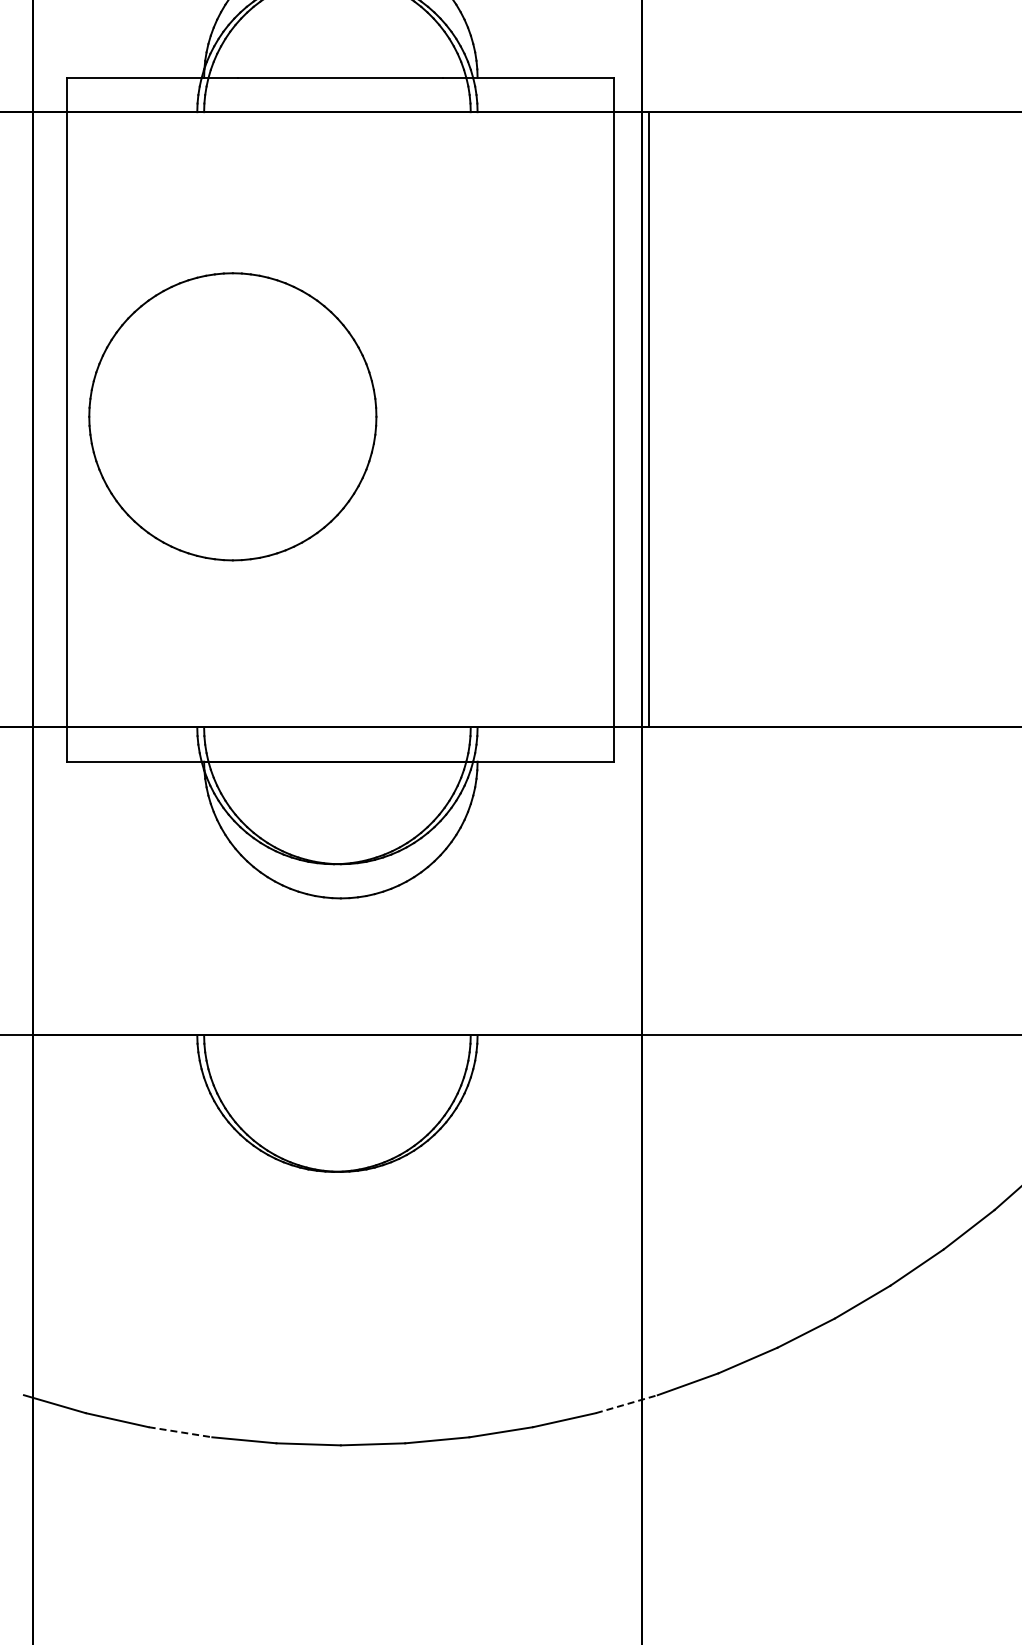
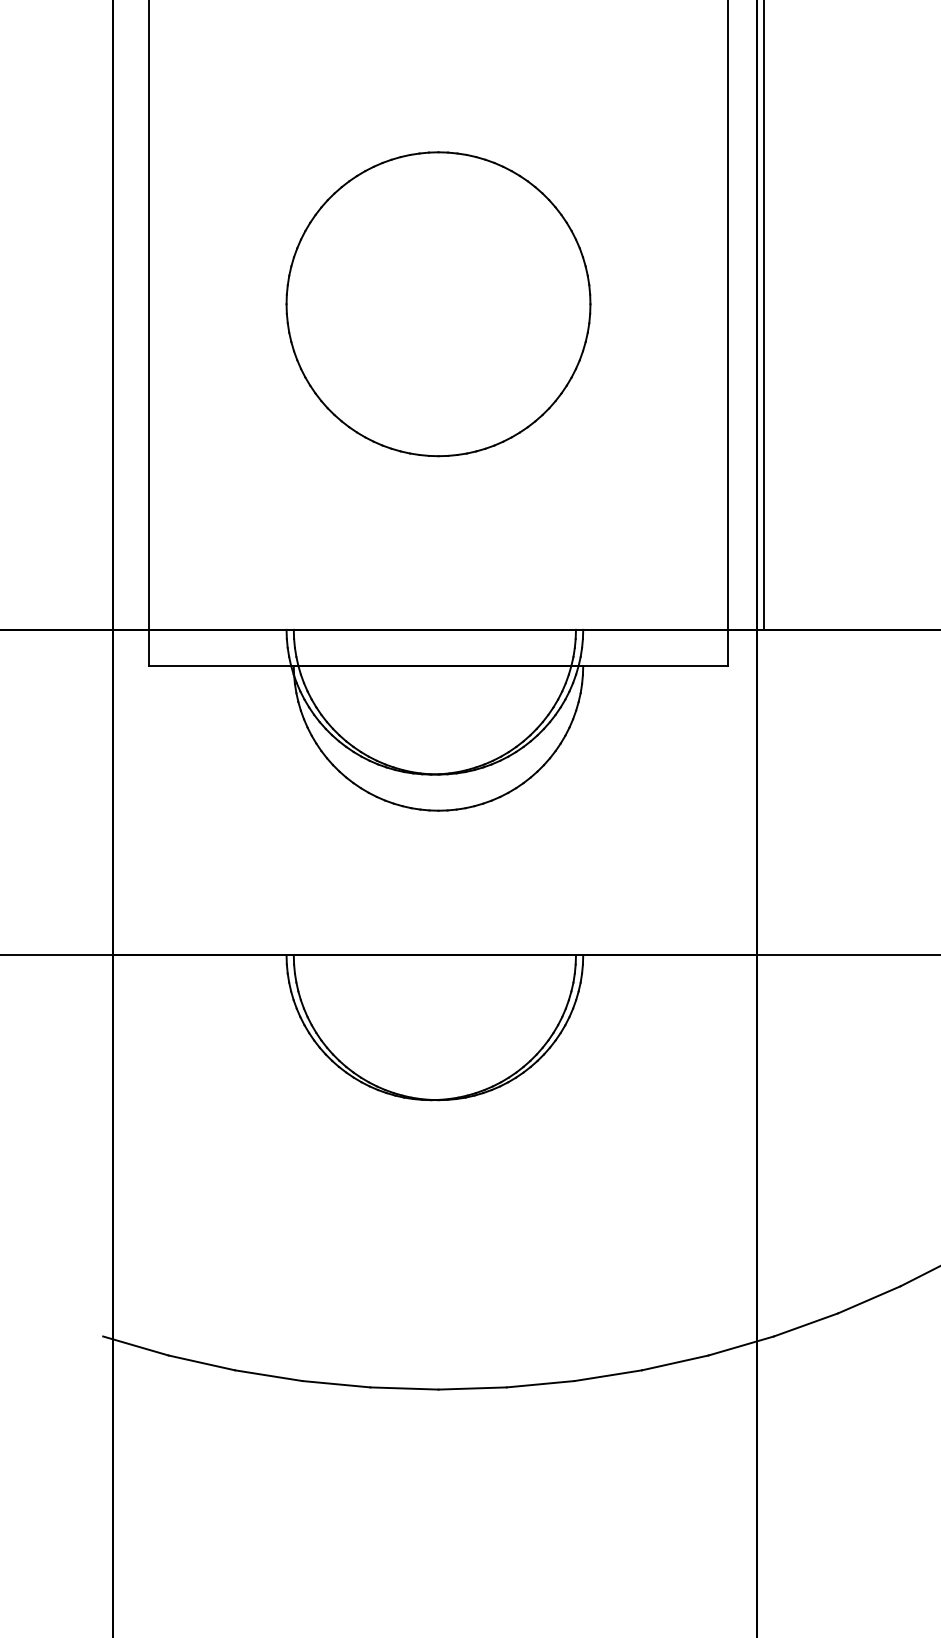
part: (232, 416) -> (438, 303), moved
line: (627, 1404) -> (741, 1346), dashed -> solid
line: (180, 1432) -> (268, 1375), dashed -> solid

